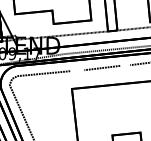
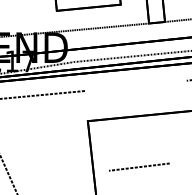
line: (102, 67) -> (139, 166), moved

